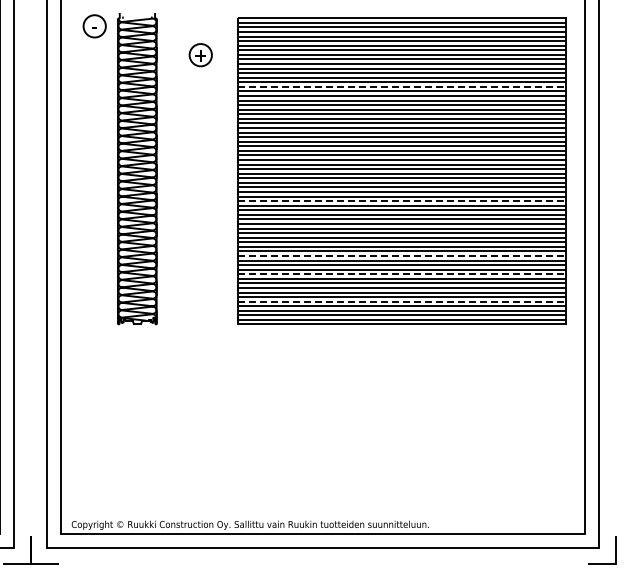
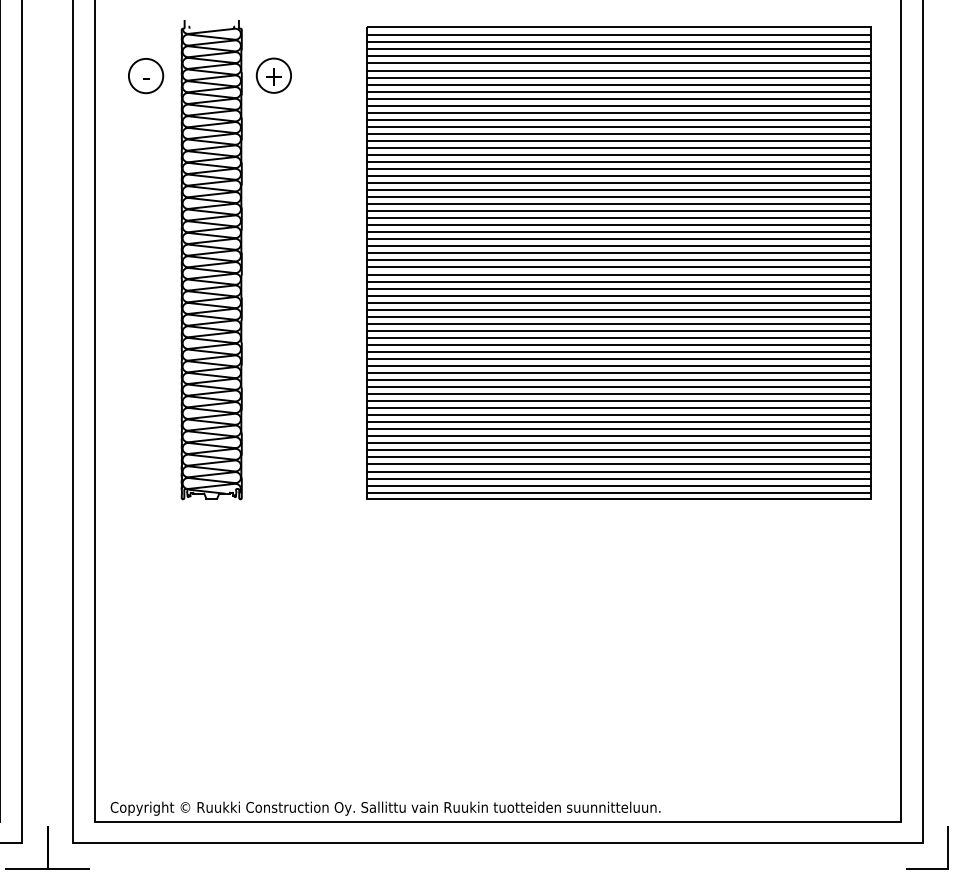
part: (94, 26) -> (145, 76), moved
part: (200, 55) -> (273, 76), moved
line: (401, 86) -> (618, 133), dashed -> solid
line: (401, 201) -> (618, 310), dashed -> solid
line: (401, 256) -> (618, 394), dashed -> solid
line: (401, 274) -> (618, 422), dashed -> solid
line: (401, 301) -> (618, 464), dashed -> solid

